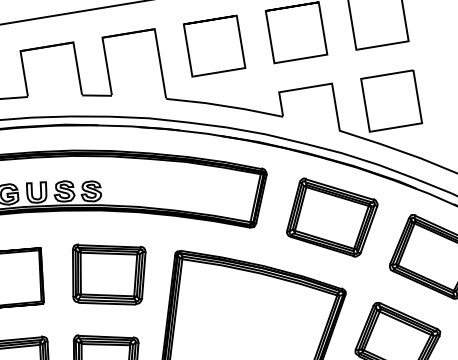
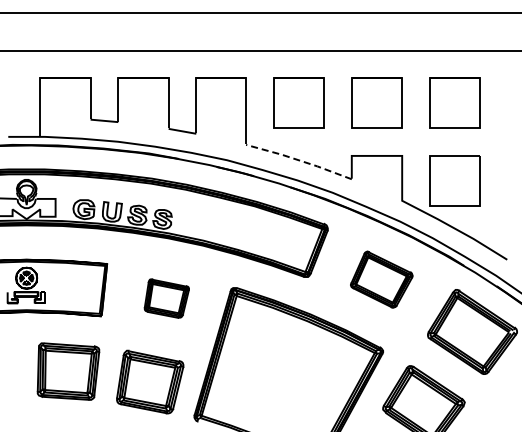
line: (225, 106) -> (299, 160), solid -> dashed
part: (331, 217) -> (381, 279), size x0.7
part: (109, 273) -> (166, 298), size x0.6

